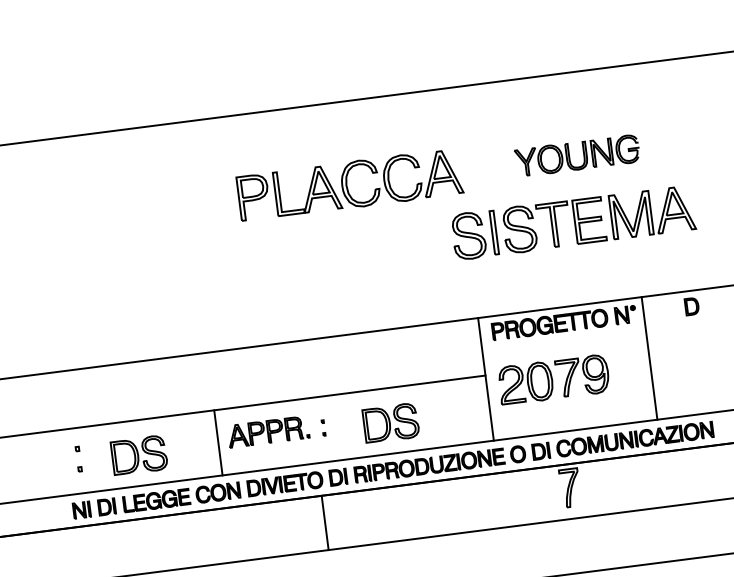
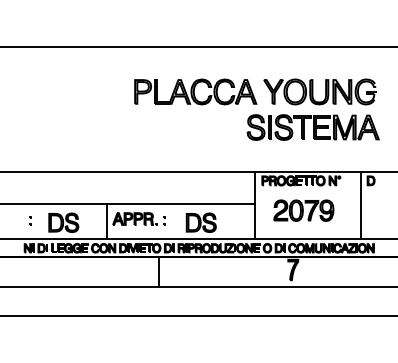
part: (576, 155) -> (319, 91), size x1.67
line: (648, 357) -> (360, 205), moved
part: (553, 379) -> (303, 210), moved
part: (77, 459) -> (30, 220), size x0.62

